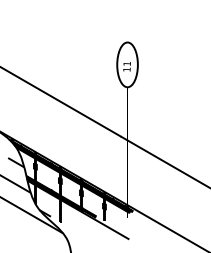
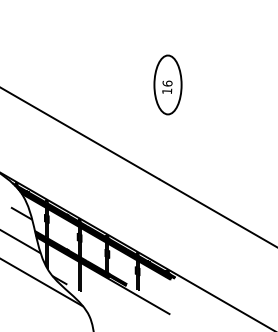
text: (127, 63) -> (167, 83), 11 -> 16

